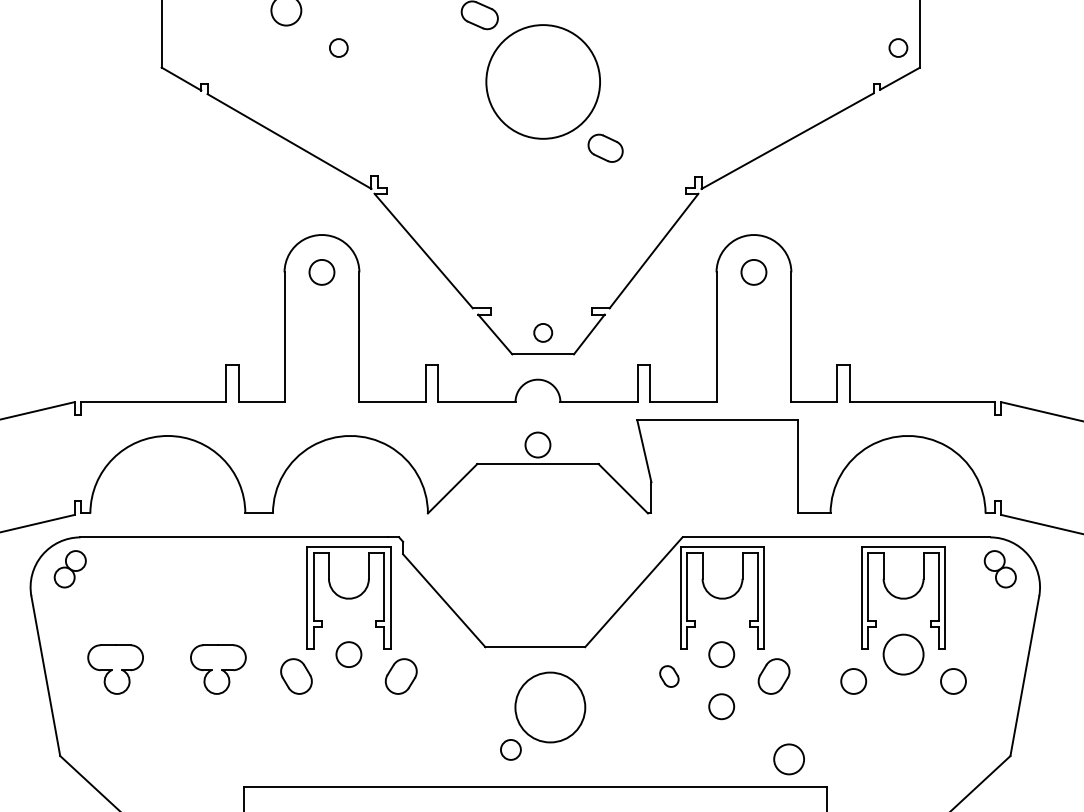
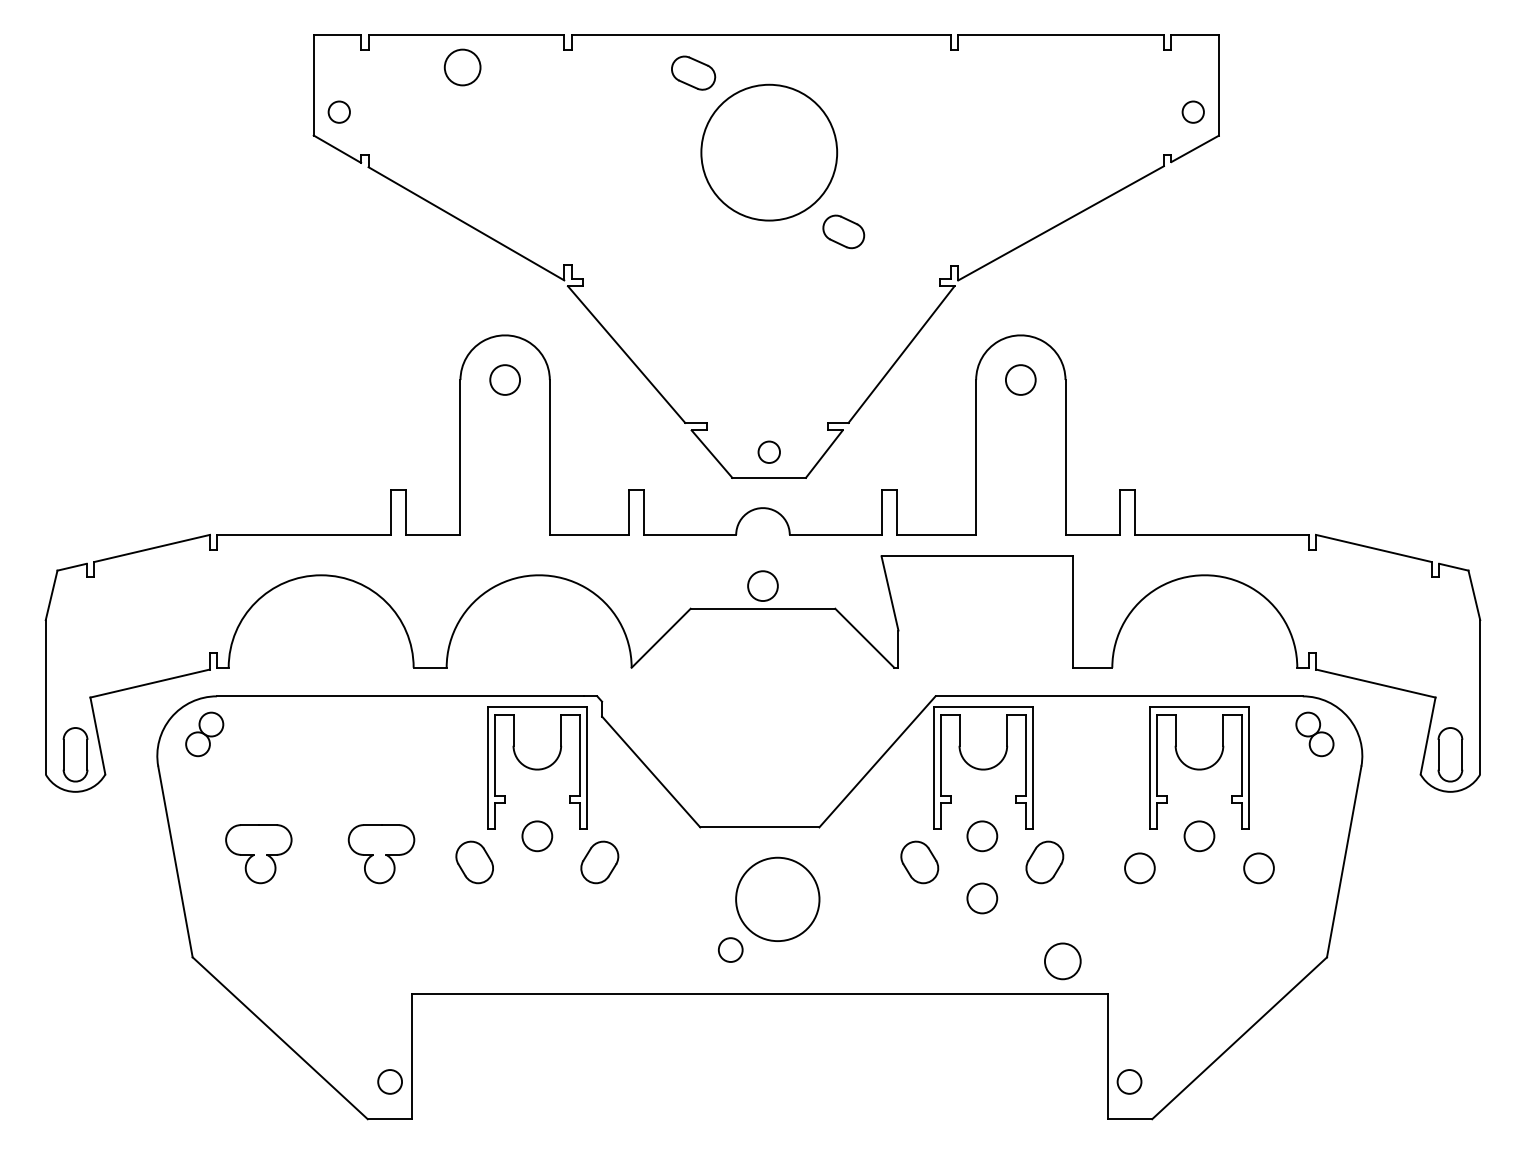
circle: (338, 47) -> (338, 111), moved
circle: (903, 654) -> (1199, 836), size x0.62
part: (669, 676) -> (919, 862), size x1.67

